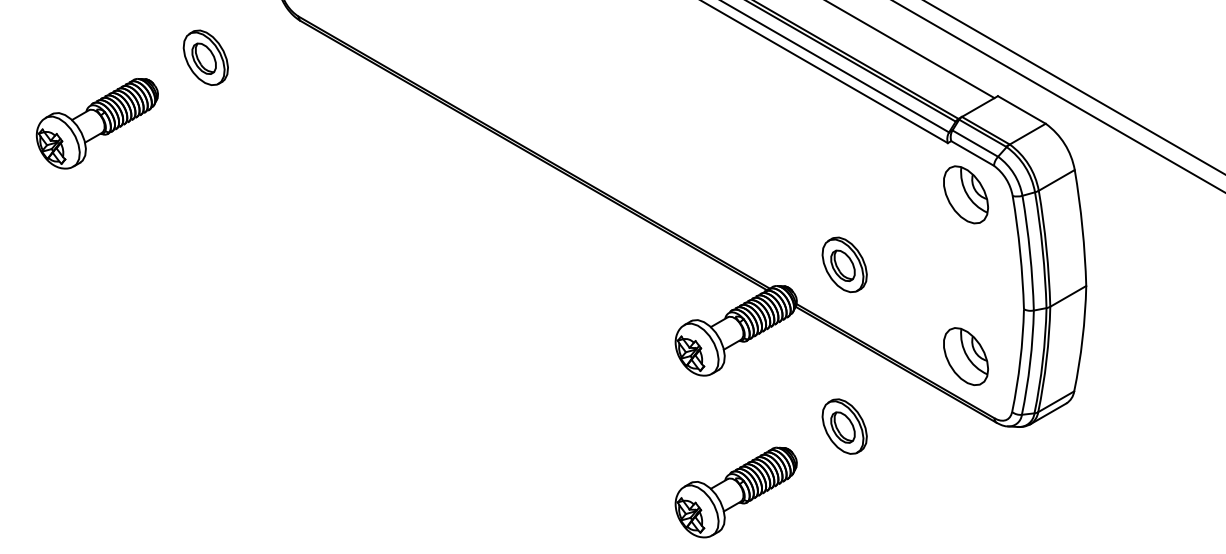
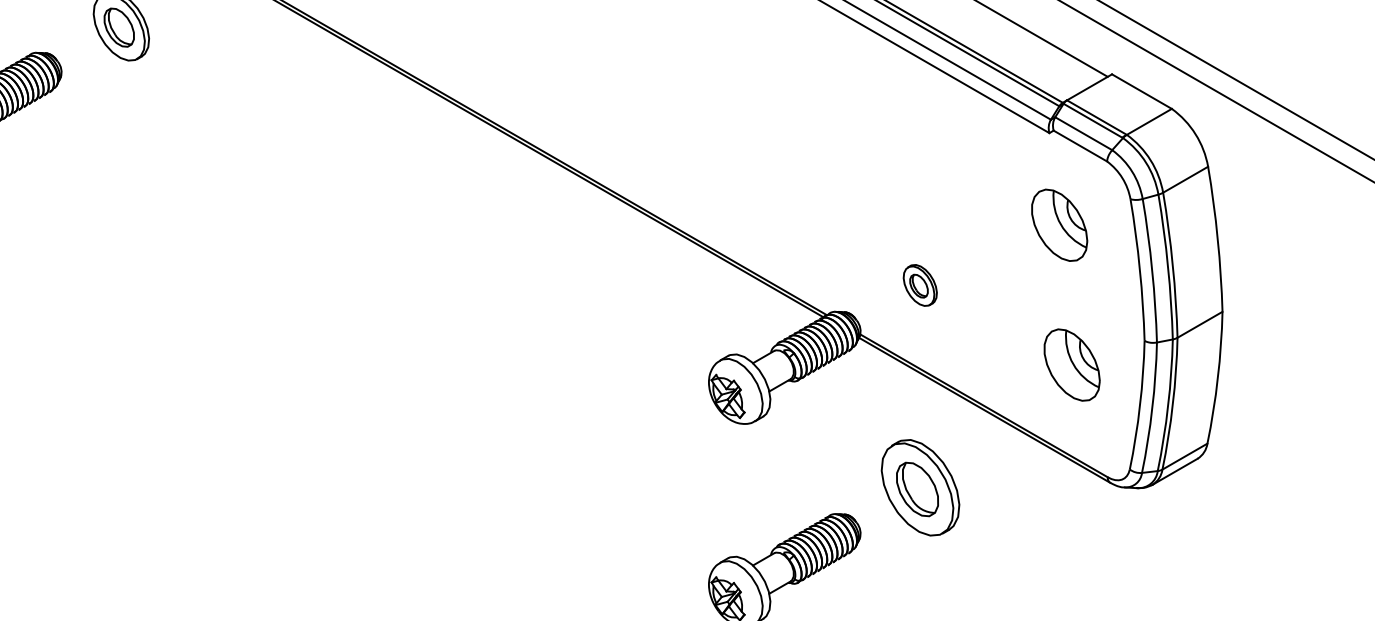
part: (965, 194) -> (1058, 224), moved
part: (844, 264) -> (920, 284), size x0.6
part: (965, 356) -> (1071, 364), moved
part: (844, 426) -> (920, 487), size x1.4

